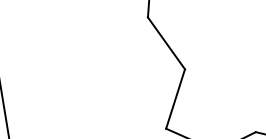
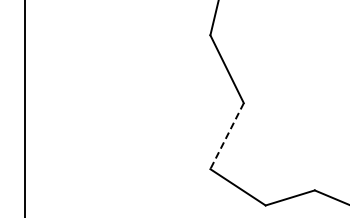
line: (175, 99) -> (227, 136), solid -> dashed

